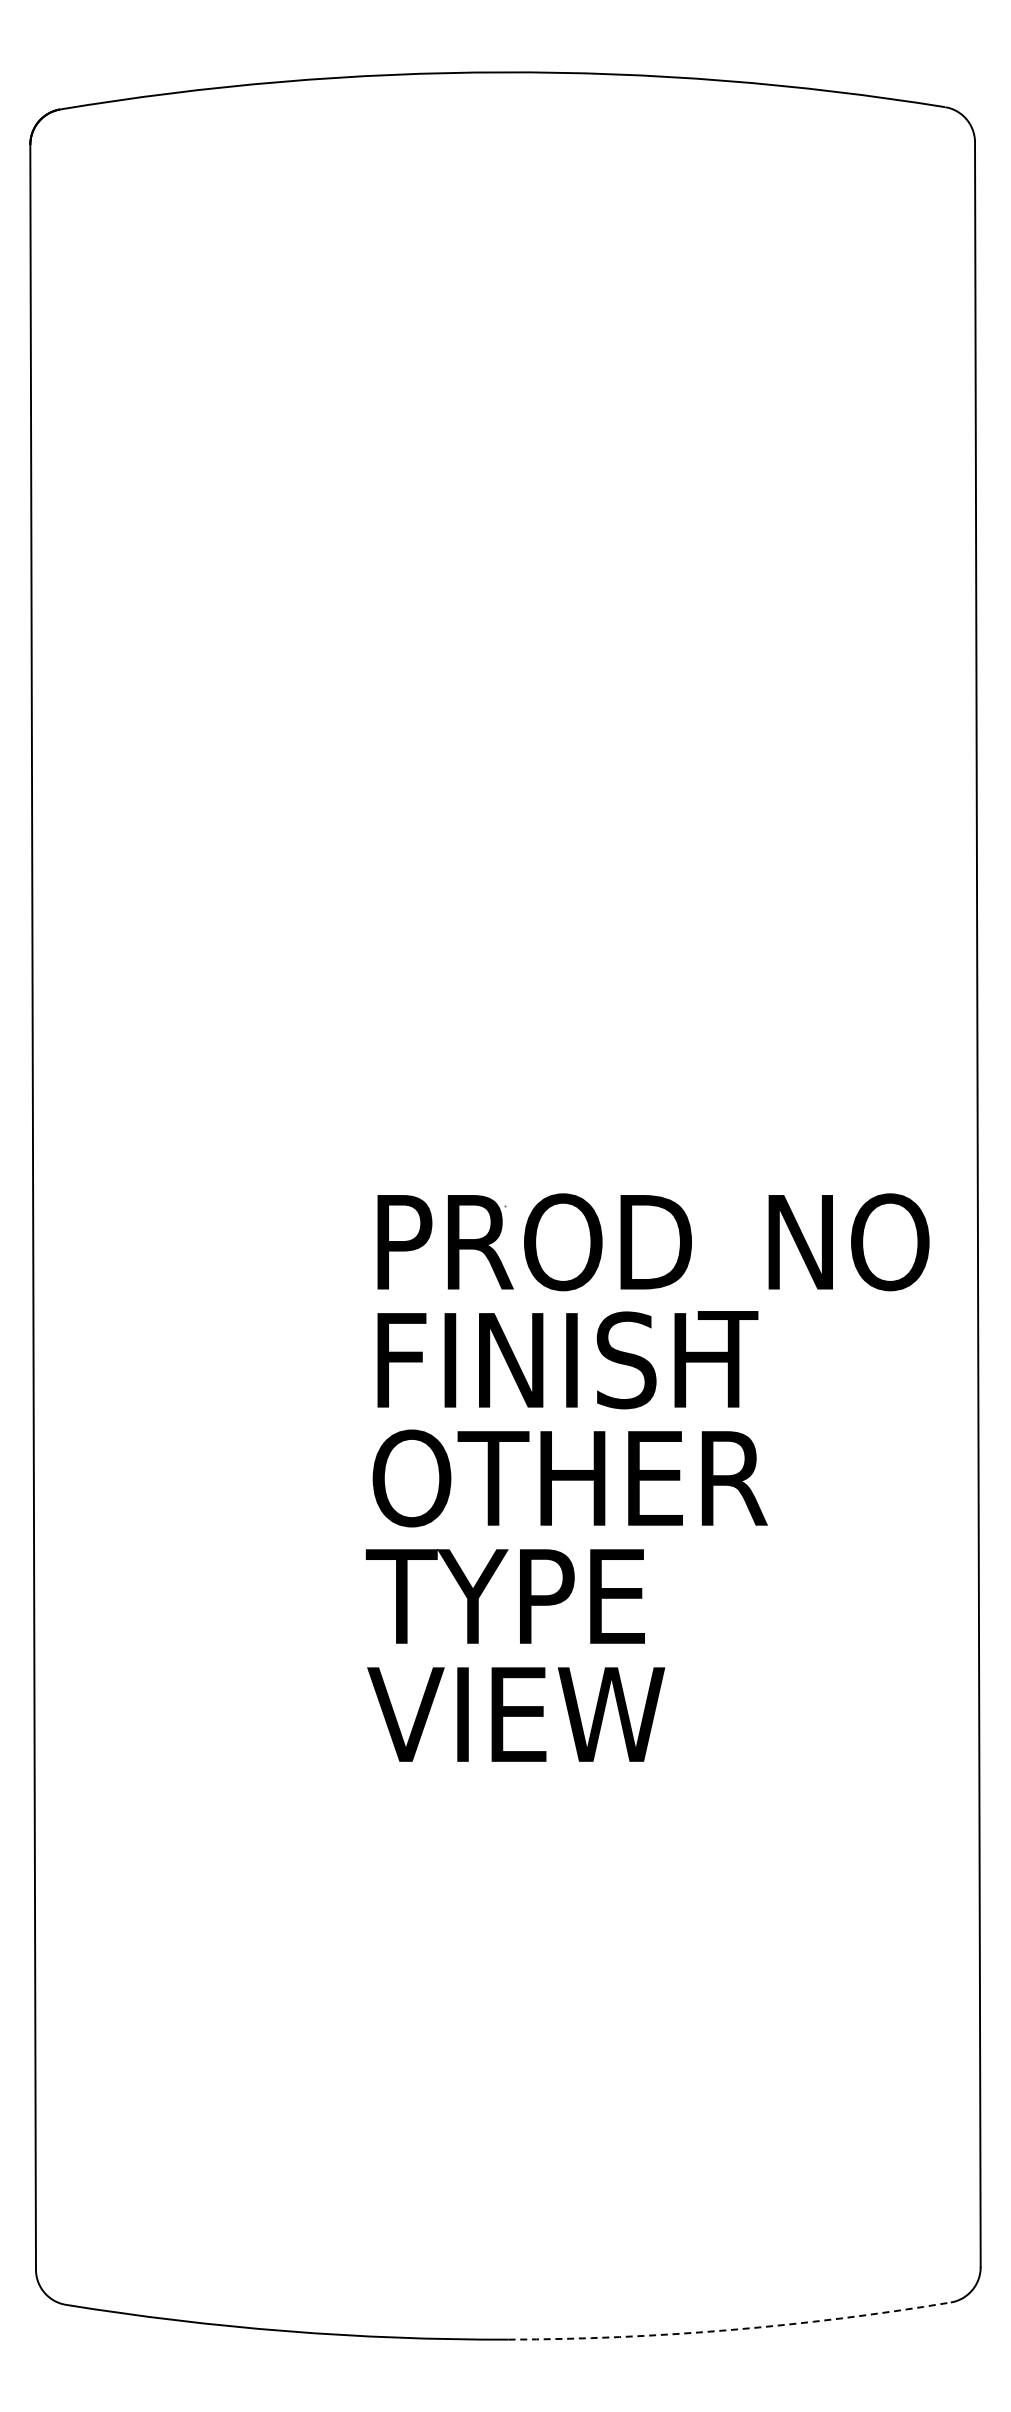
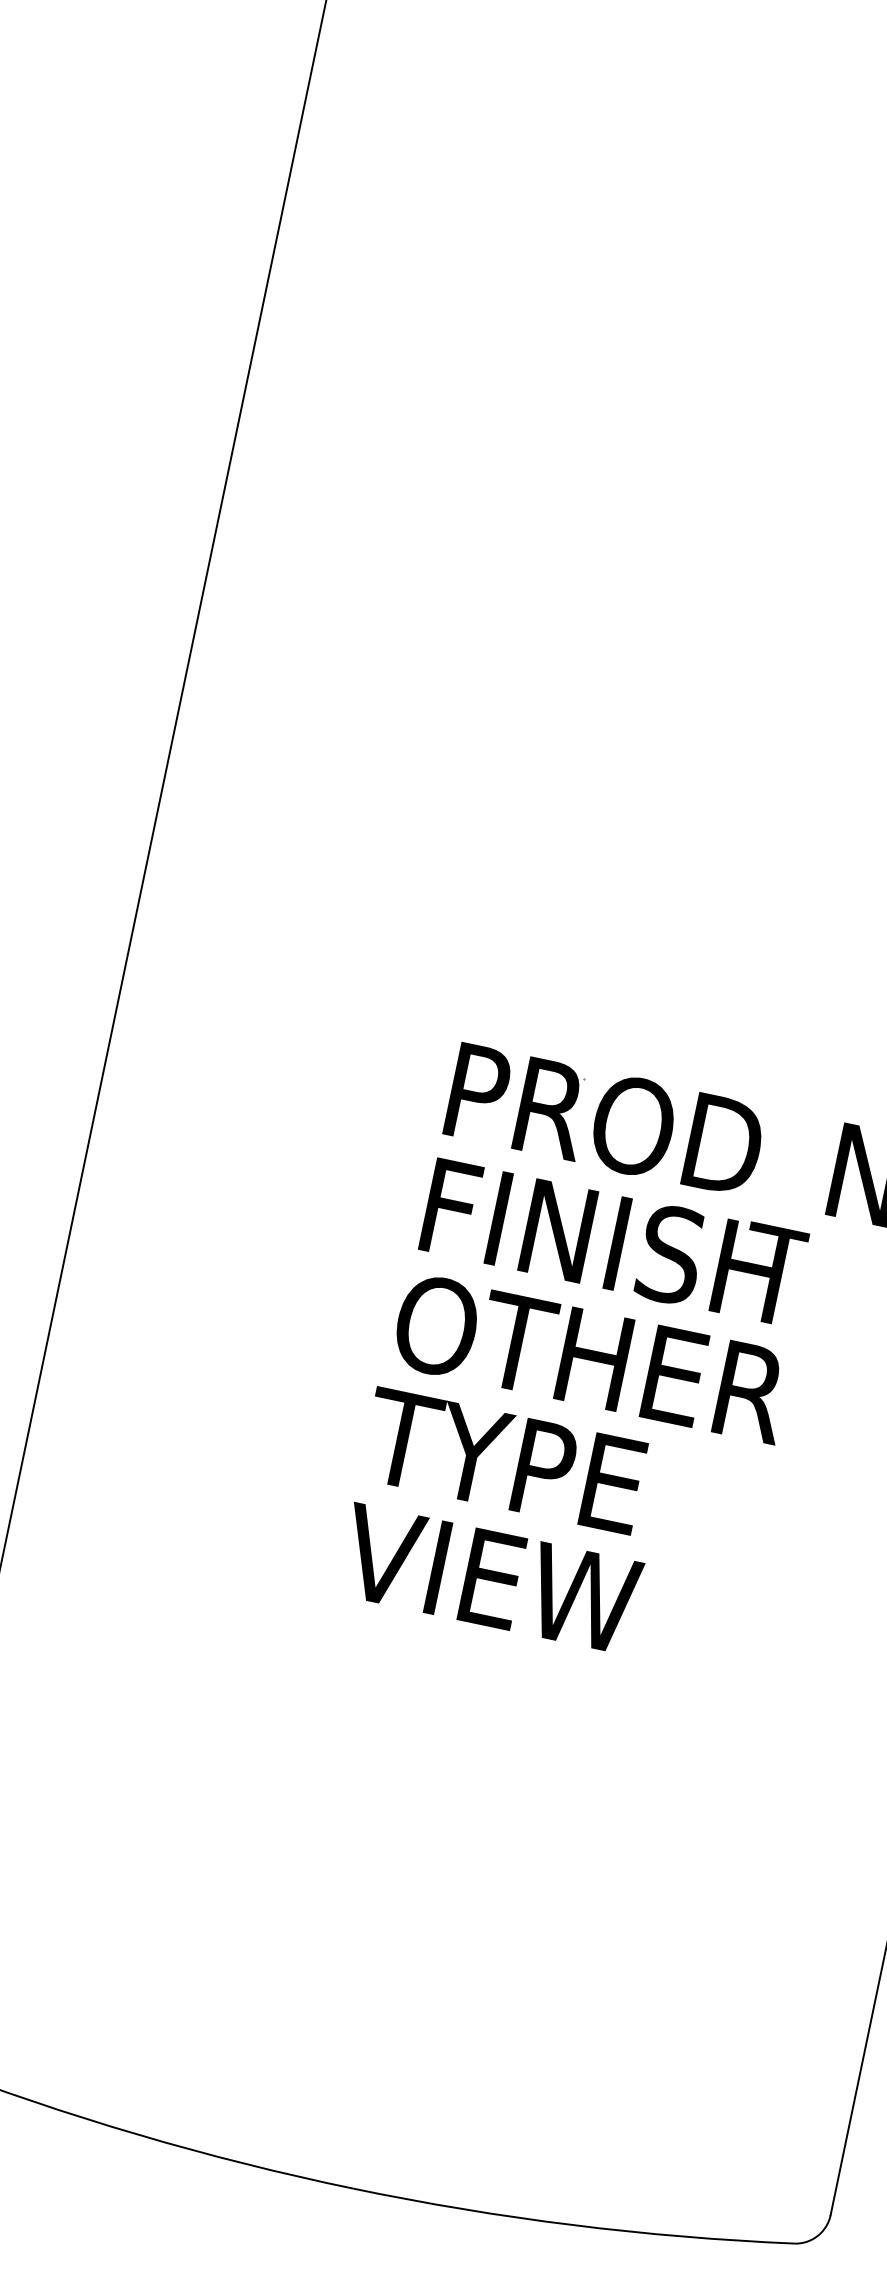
arc: (730, 2330) -> (572, 2225), dashed -> solid

